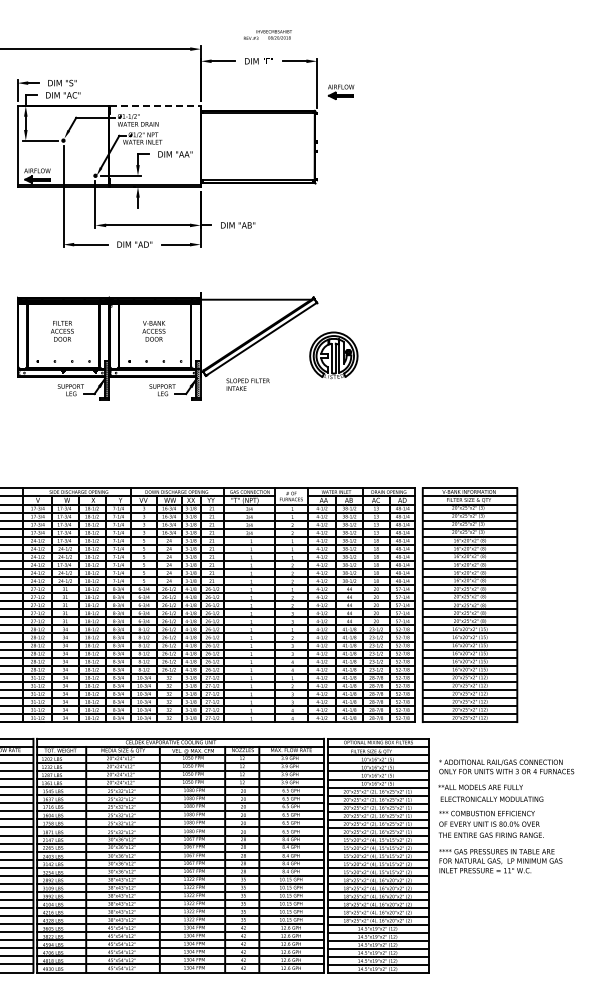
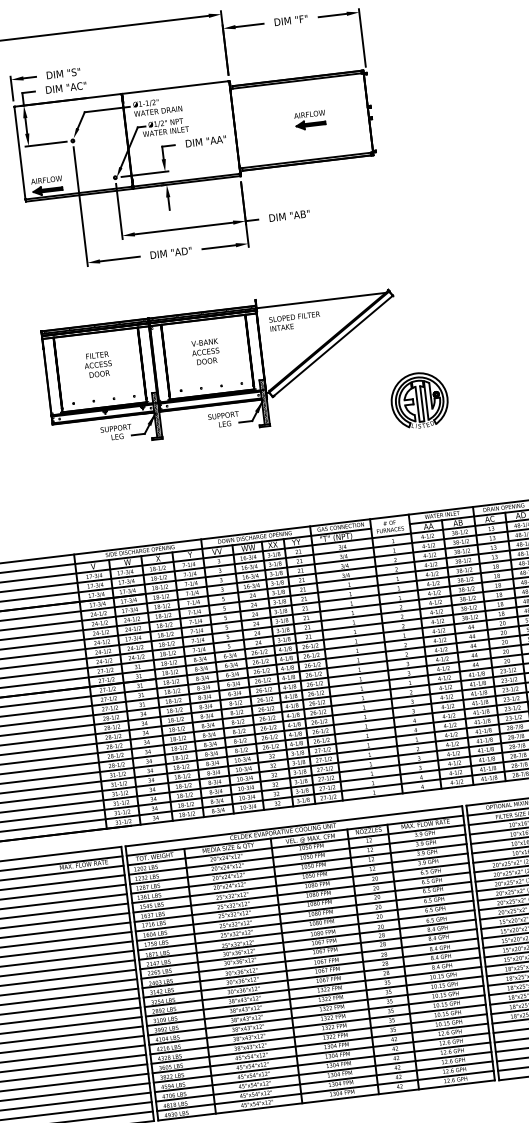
part: (340, 91) -> (309, 119), moved
line: (155, 106) -> (176, 88), dashed -> solid
part: (333, 355) -> (419, 400), moved
text: (247, 384) -> (294, 321), moved

